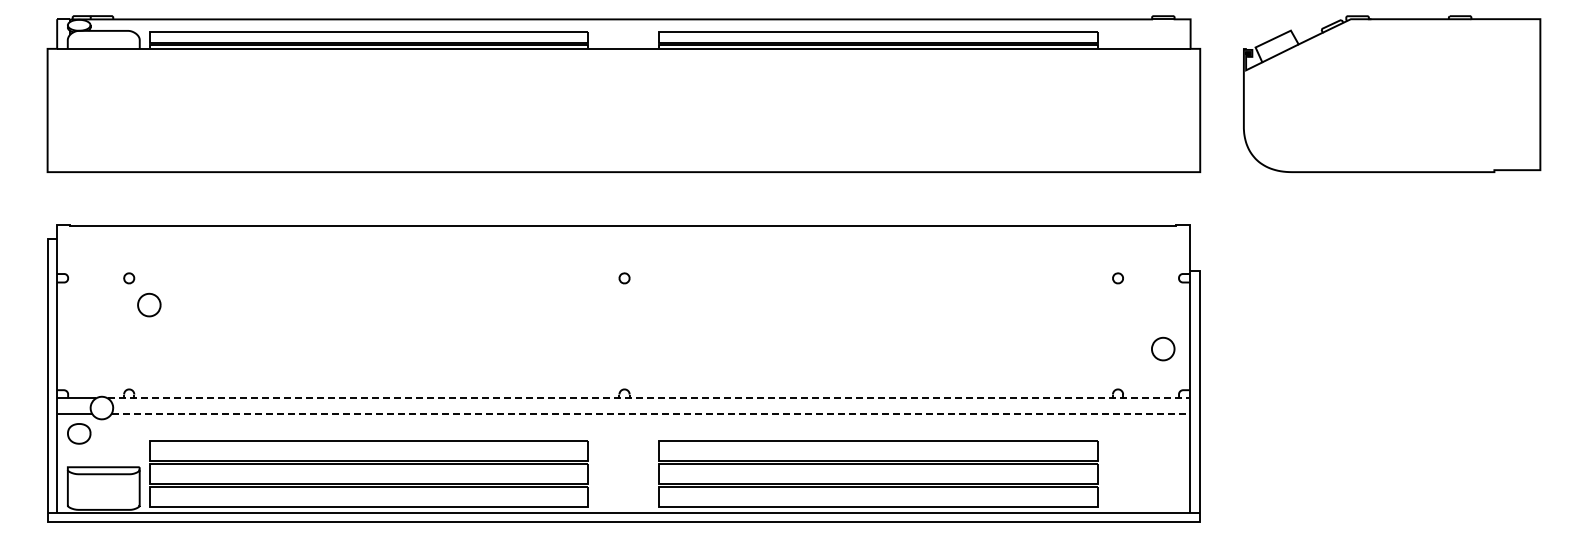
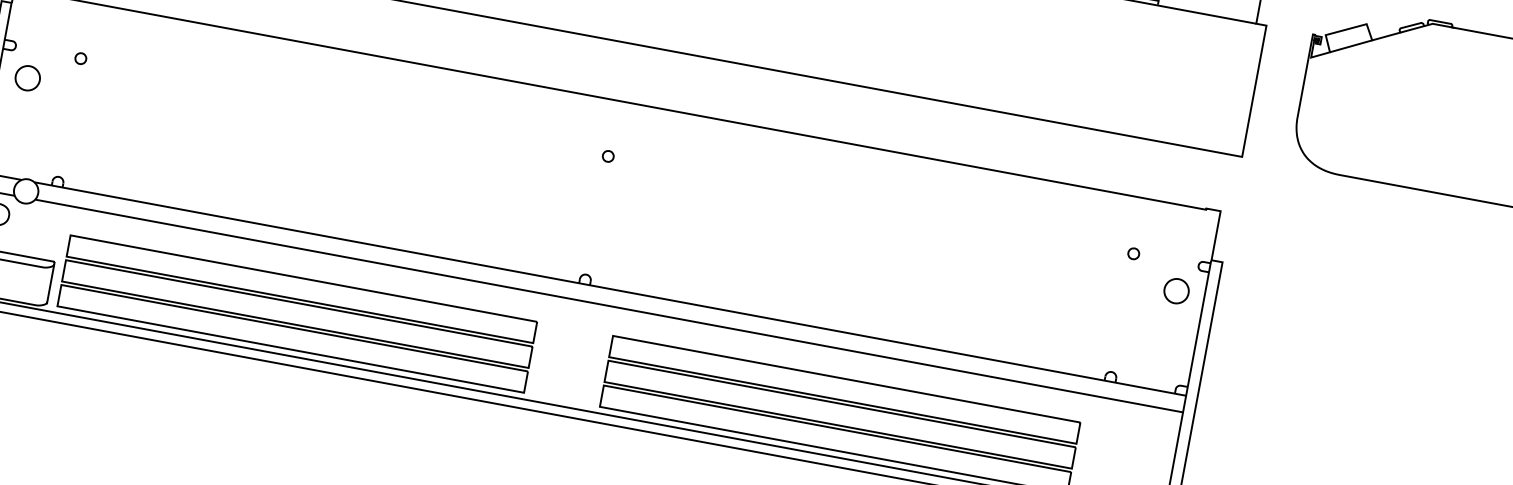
part: (149, 304) -> (28, 77), moved
part: (1163, 348) -> (1176, 290), moved
line: (648, 398) -> (610, 289), dashed -> solid
line: (650, 414) -> (609, 306), dashed -> solid

